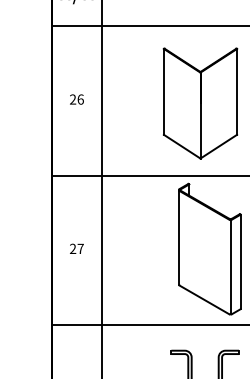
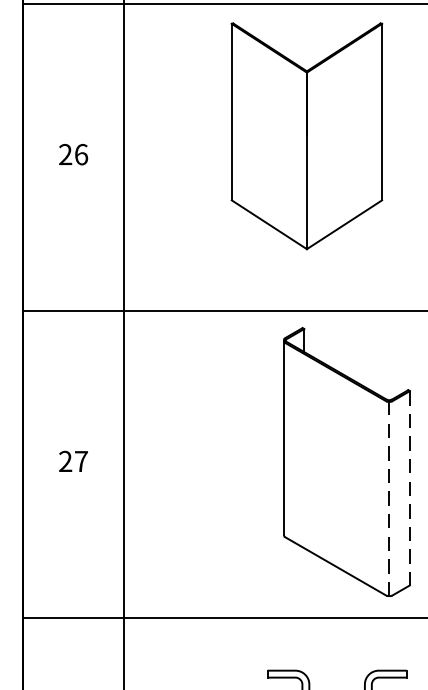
part: (200, 103) -> (306, 136), moved
line: (240, 262) -> (409, 489), solid -> dashed
line: (230, 266) -> (389, 497), solid -> dashed

